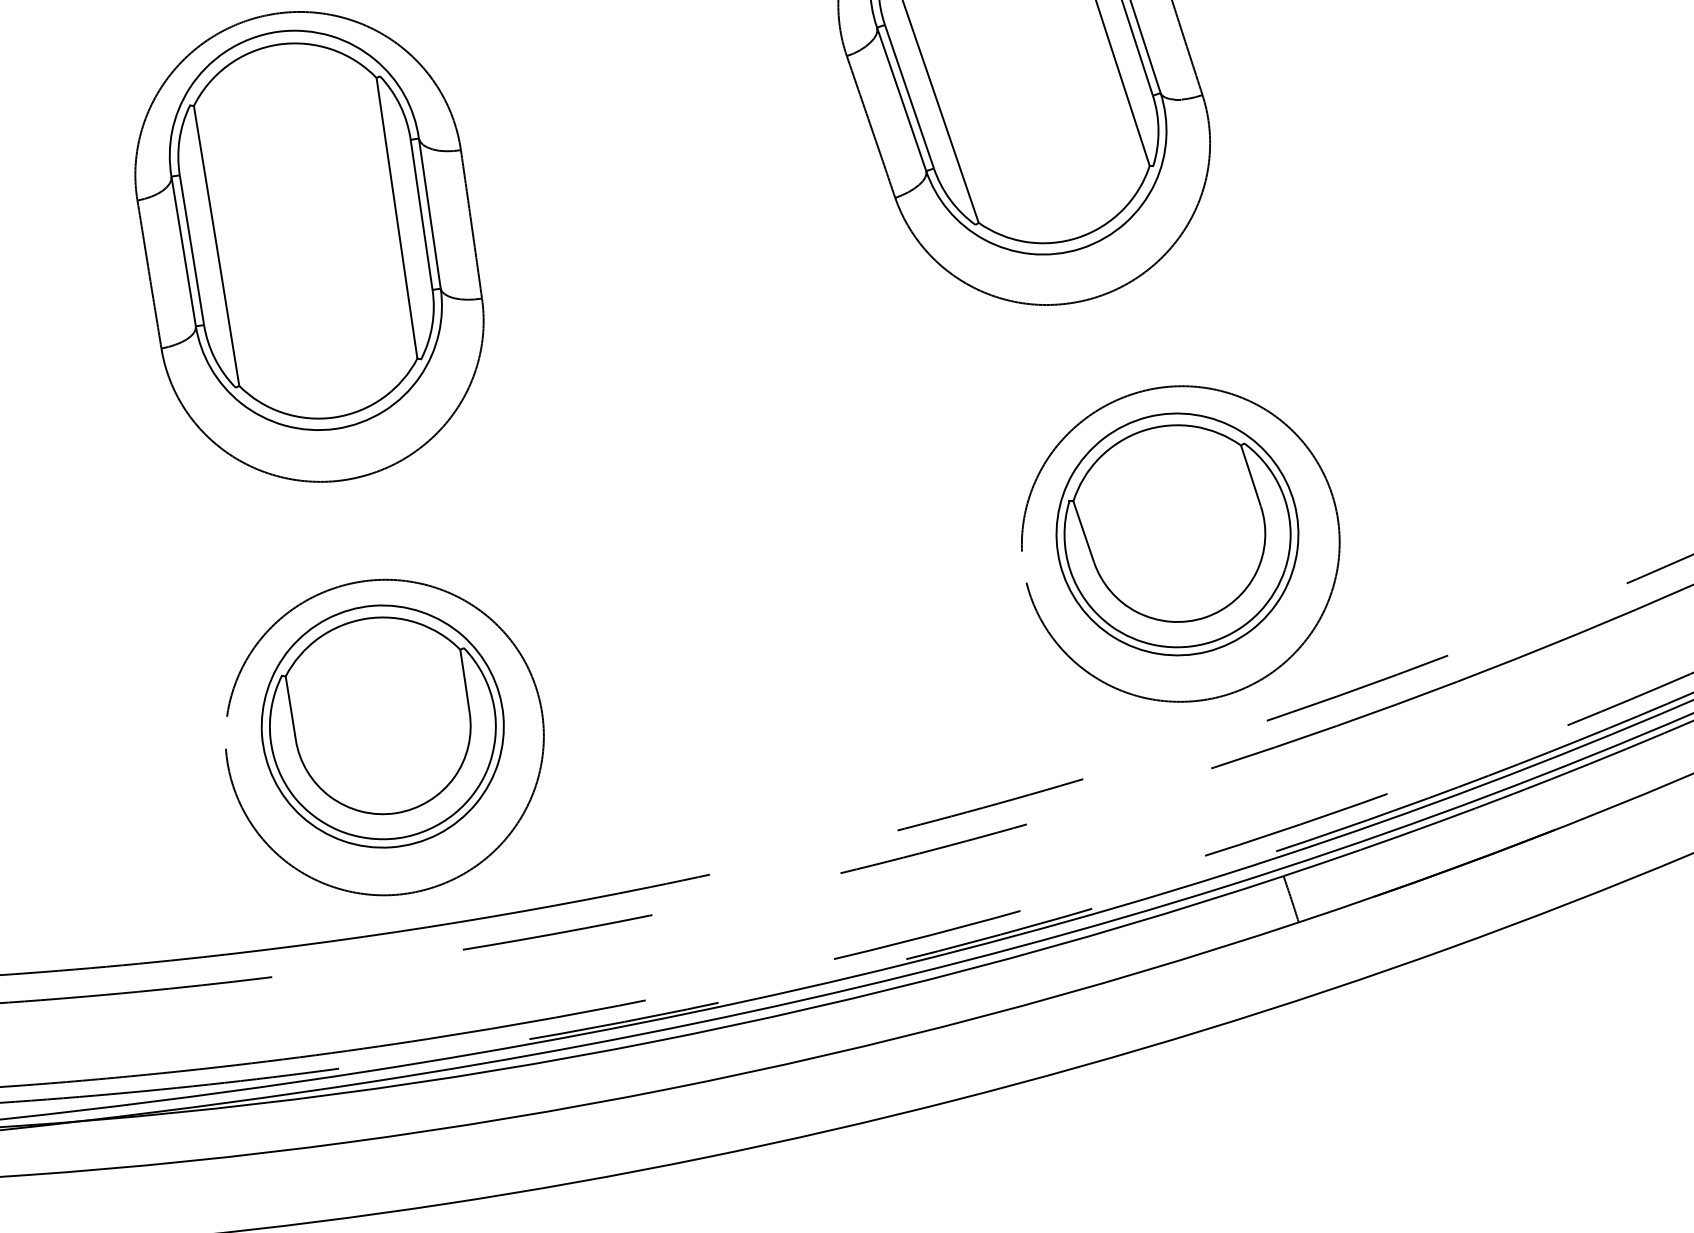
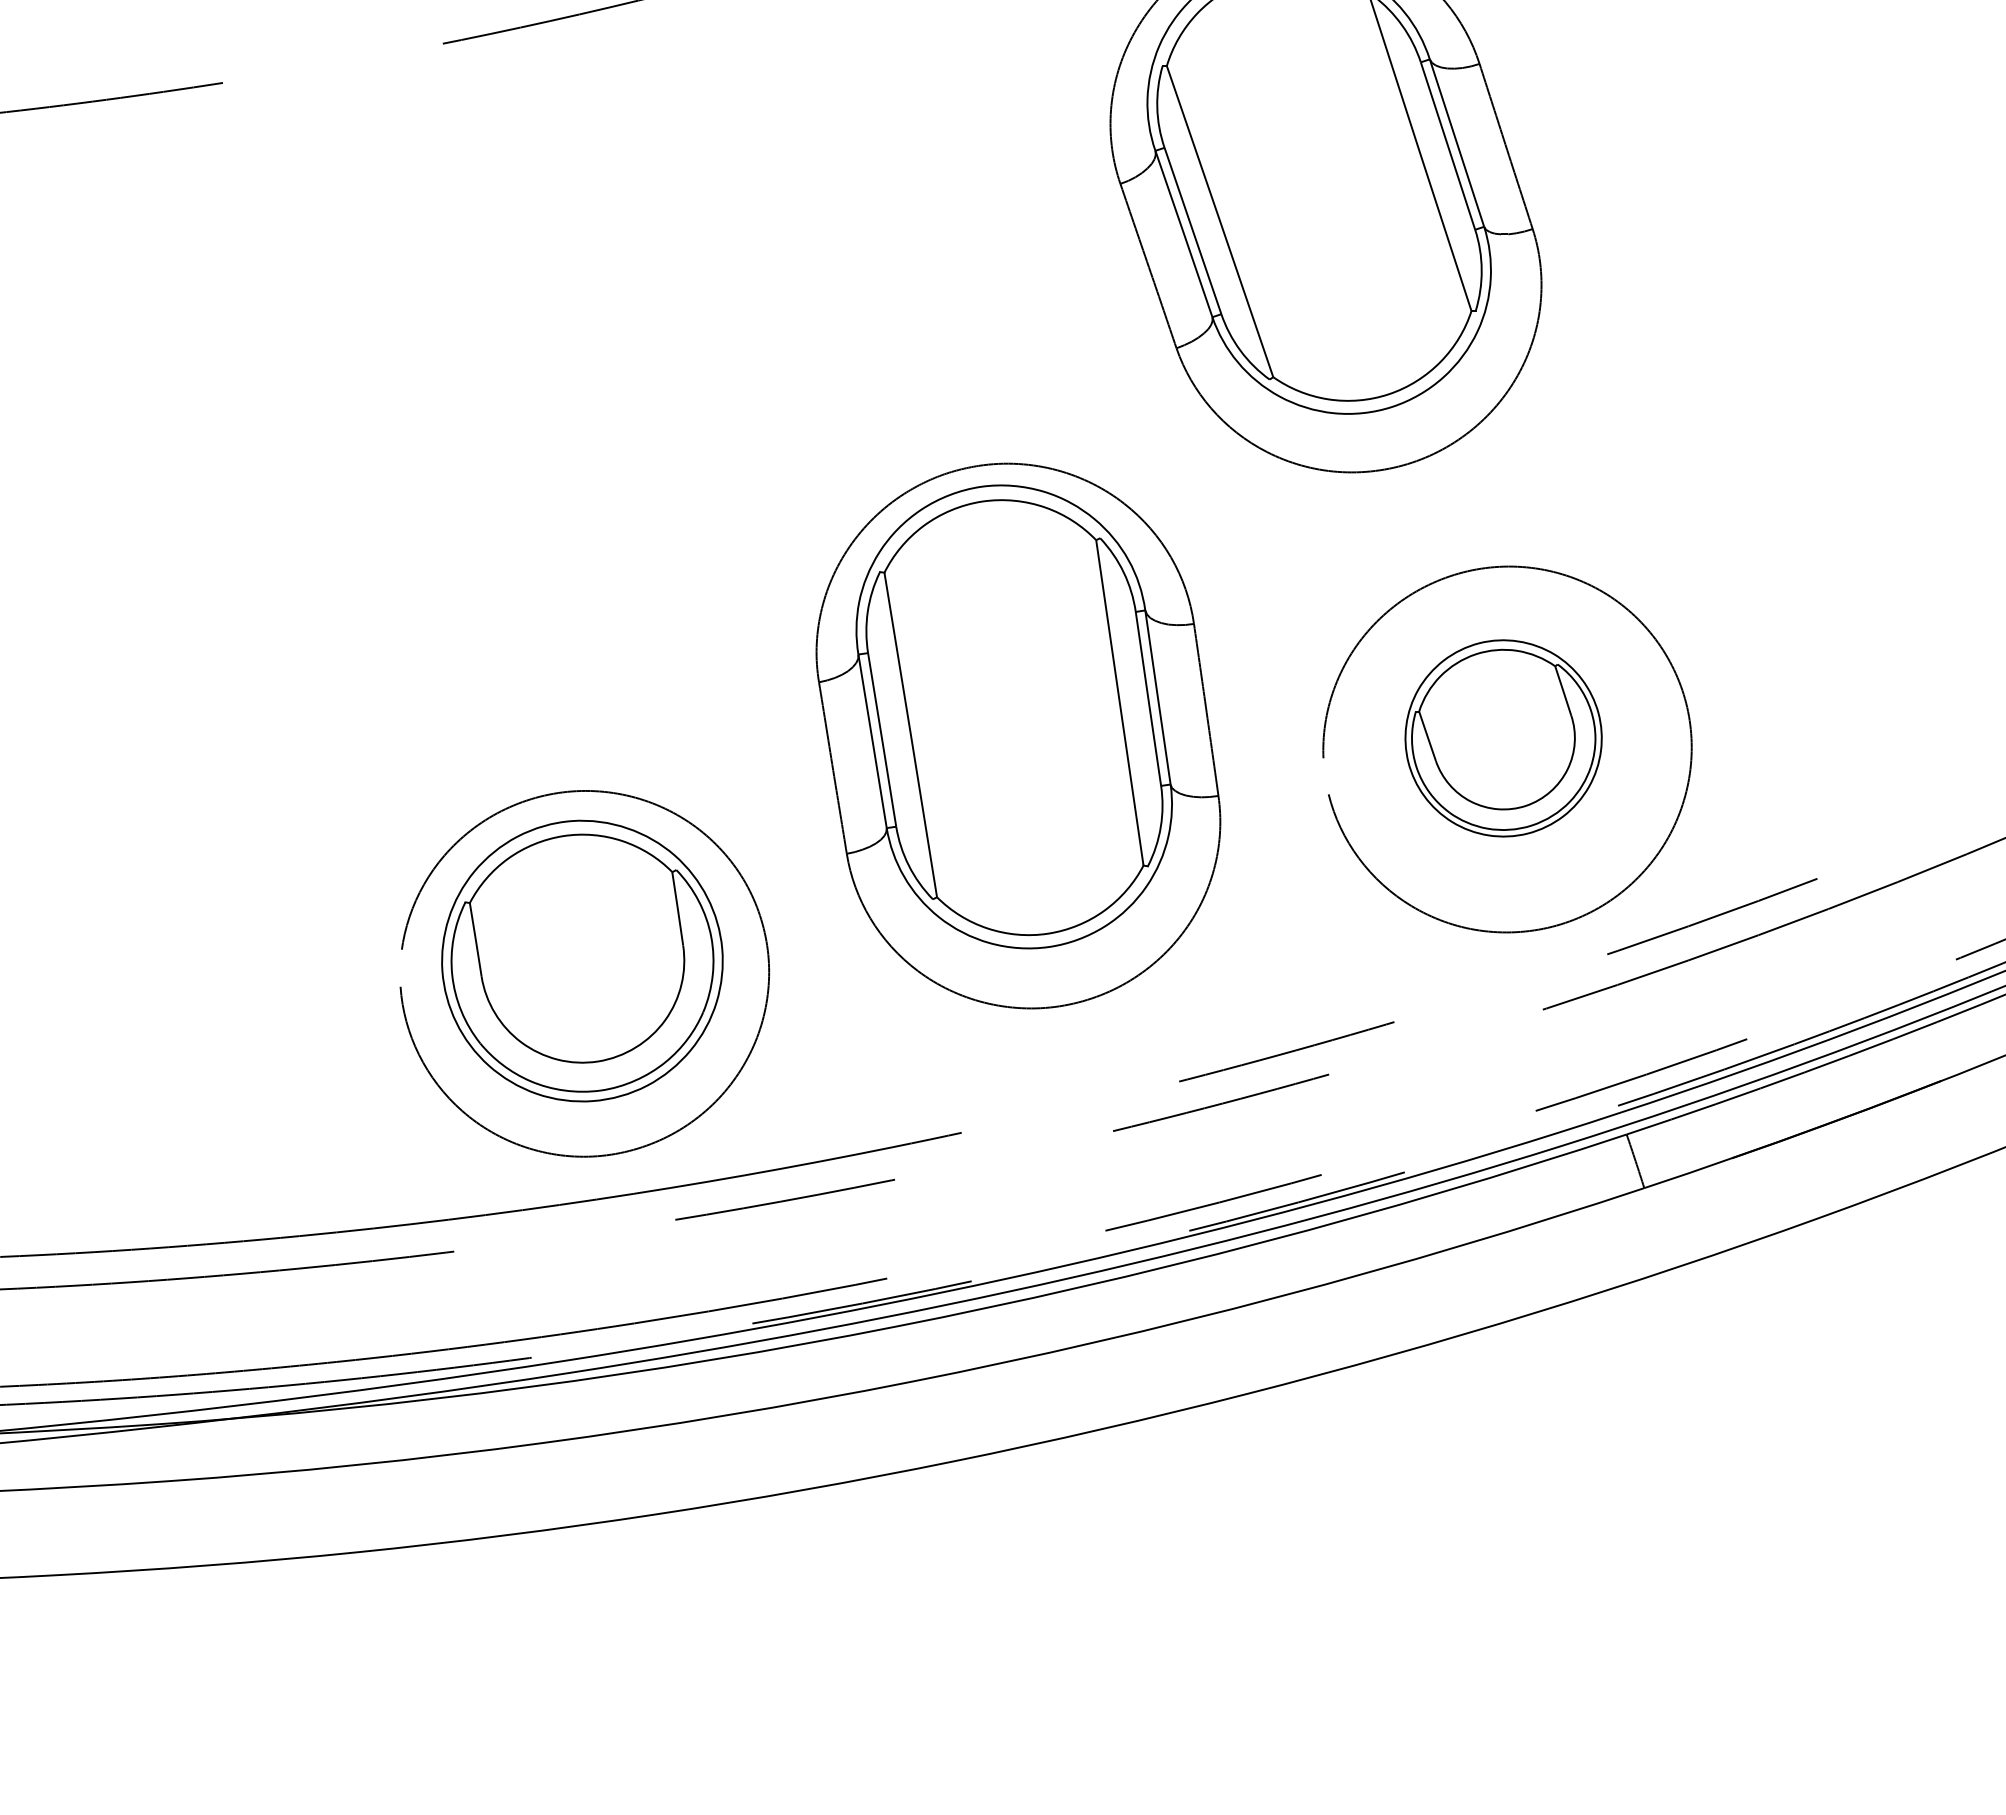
part: (309, 246) -> (1018, 735), moved
part: (1177, 534) -> (1503, 738), size x0.7

